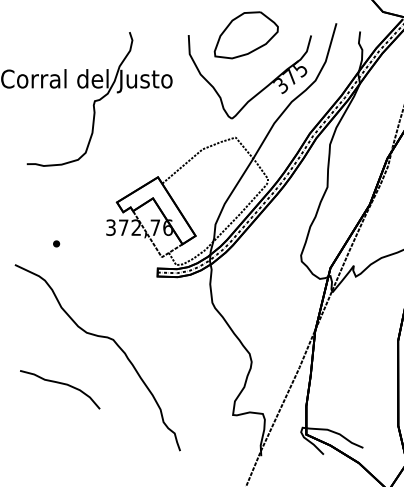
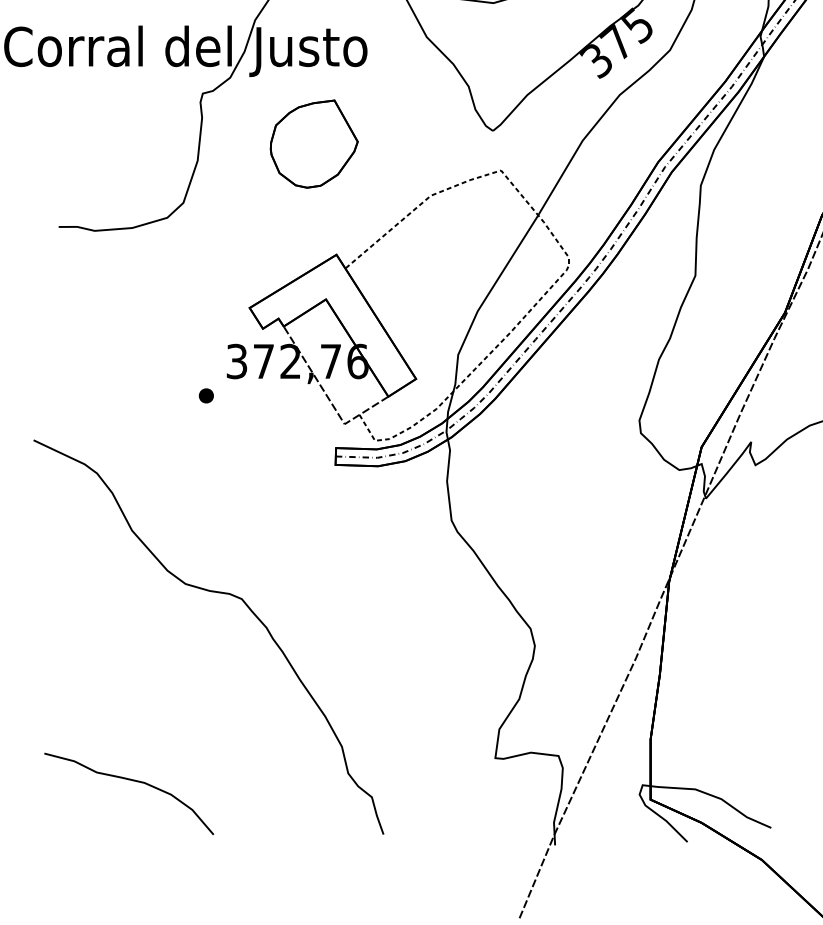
part: (147, 124) -> (314, 142), added
part: (56, 243) -> (206, 394), moved
curve: (61, 384) -> (132, 782), moved

